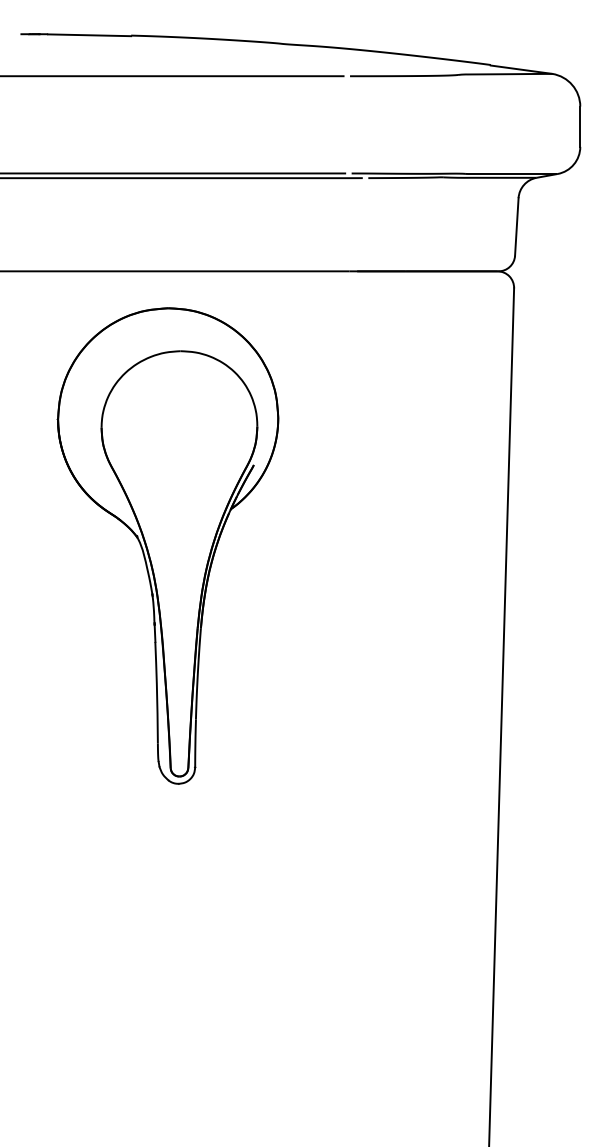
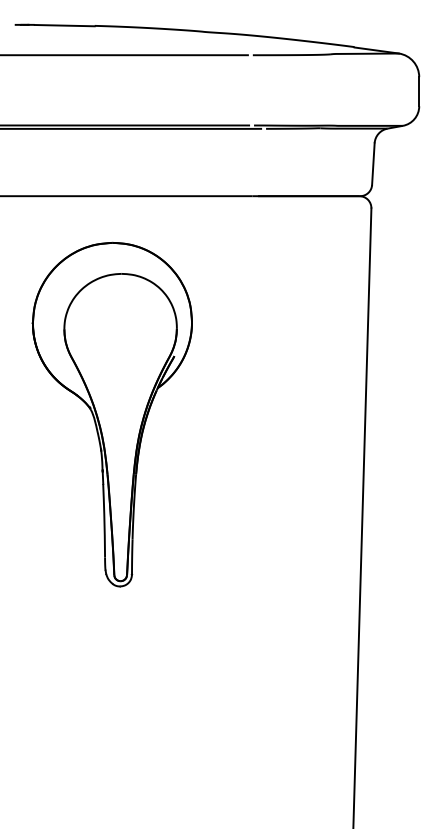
part: (166, 545) -> (111, 414), moved

